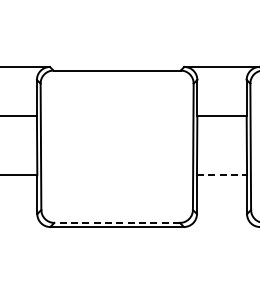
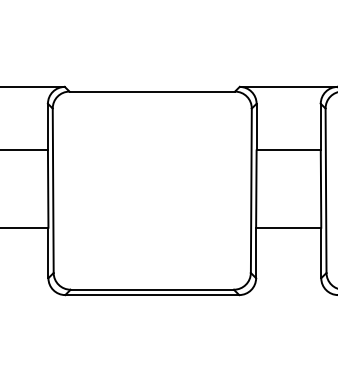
line: (222, 175) -> (289, 228), dashed -> solid
line: (117, 222) -> (152, 289), dashed -> solid

